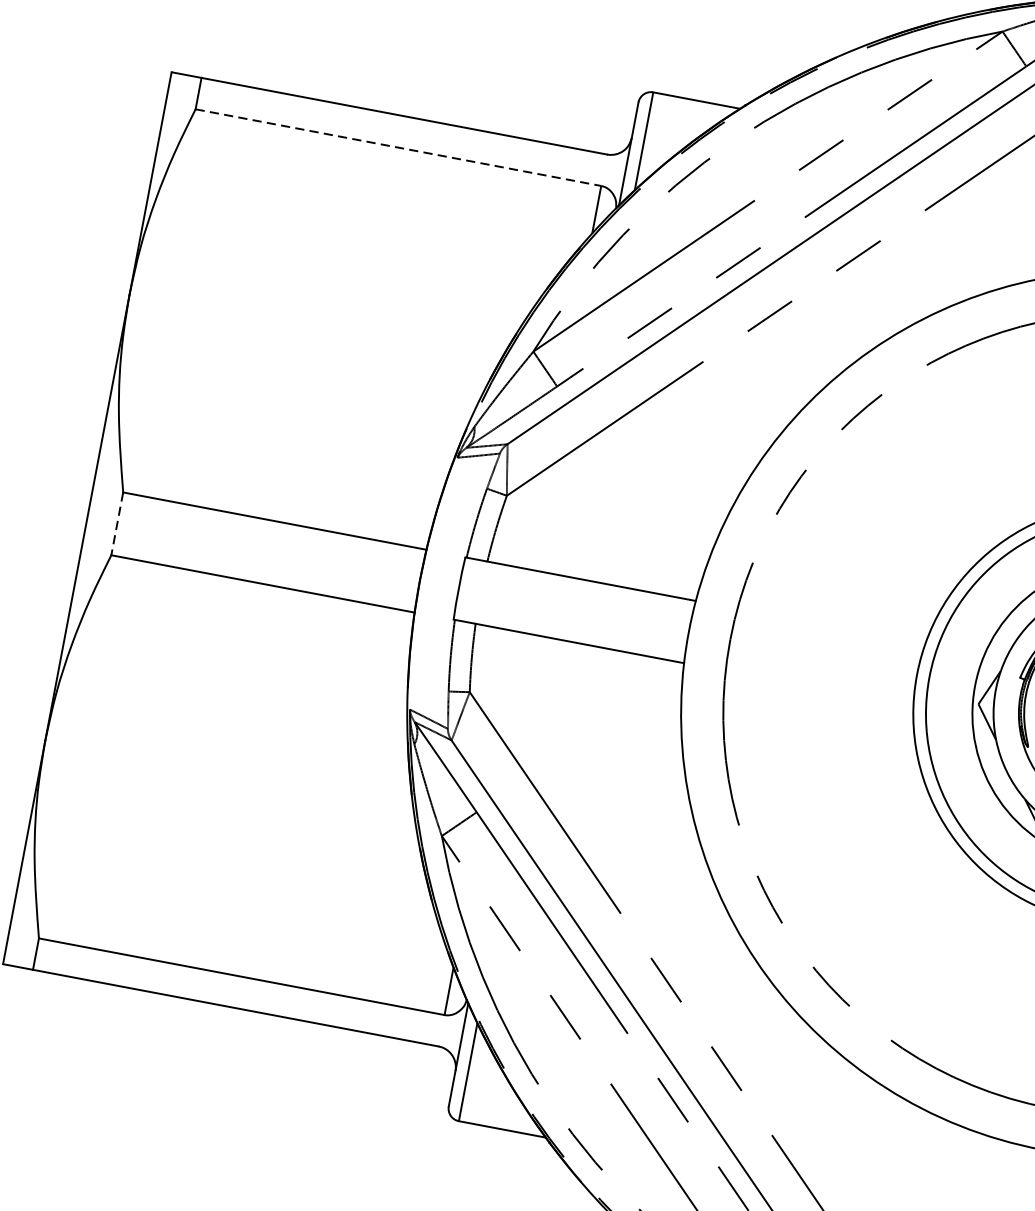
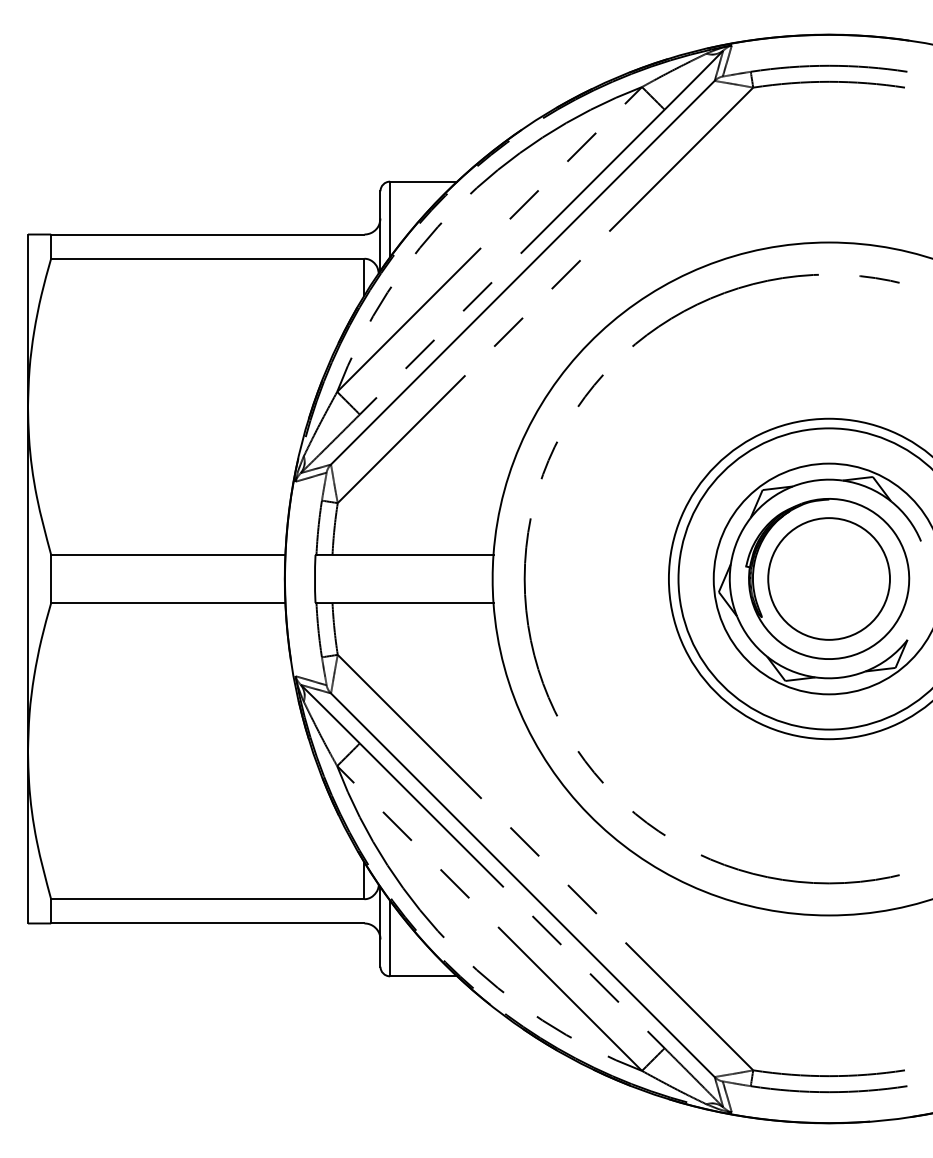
line: (398, 147) -> (207, 258), dashed -> solid
line: (117, 524) -> (51, 579), dashed -> solid

